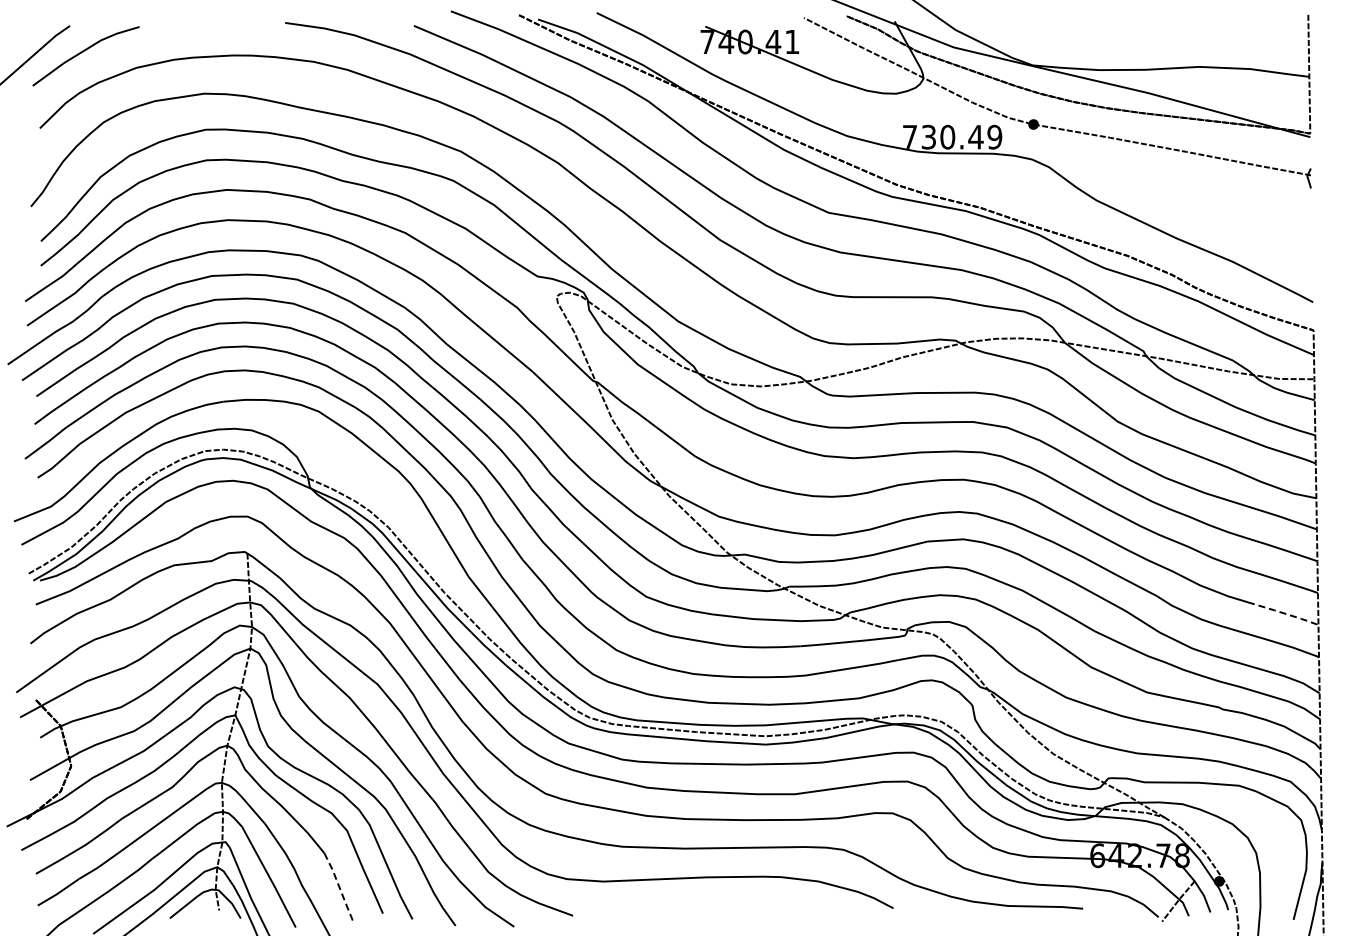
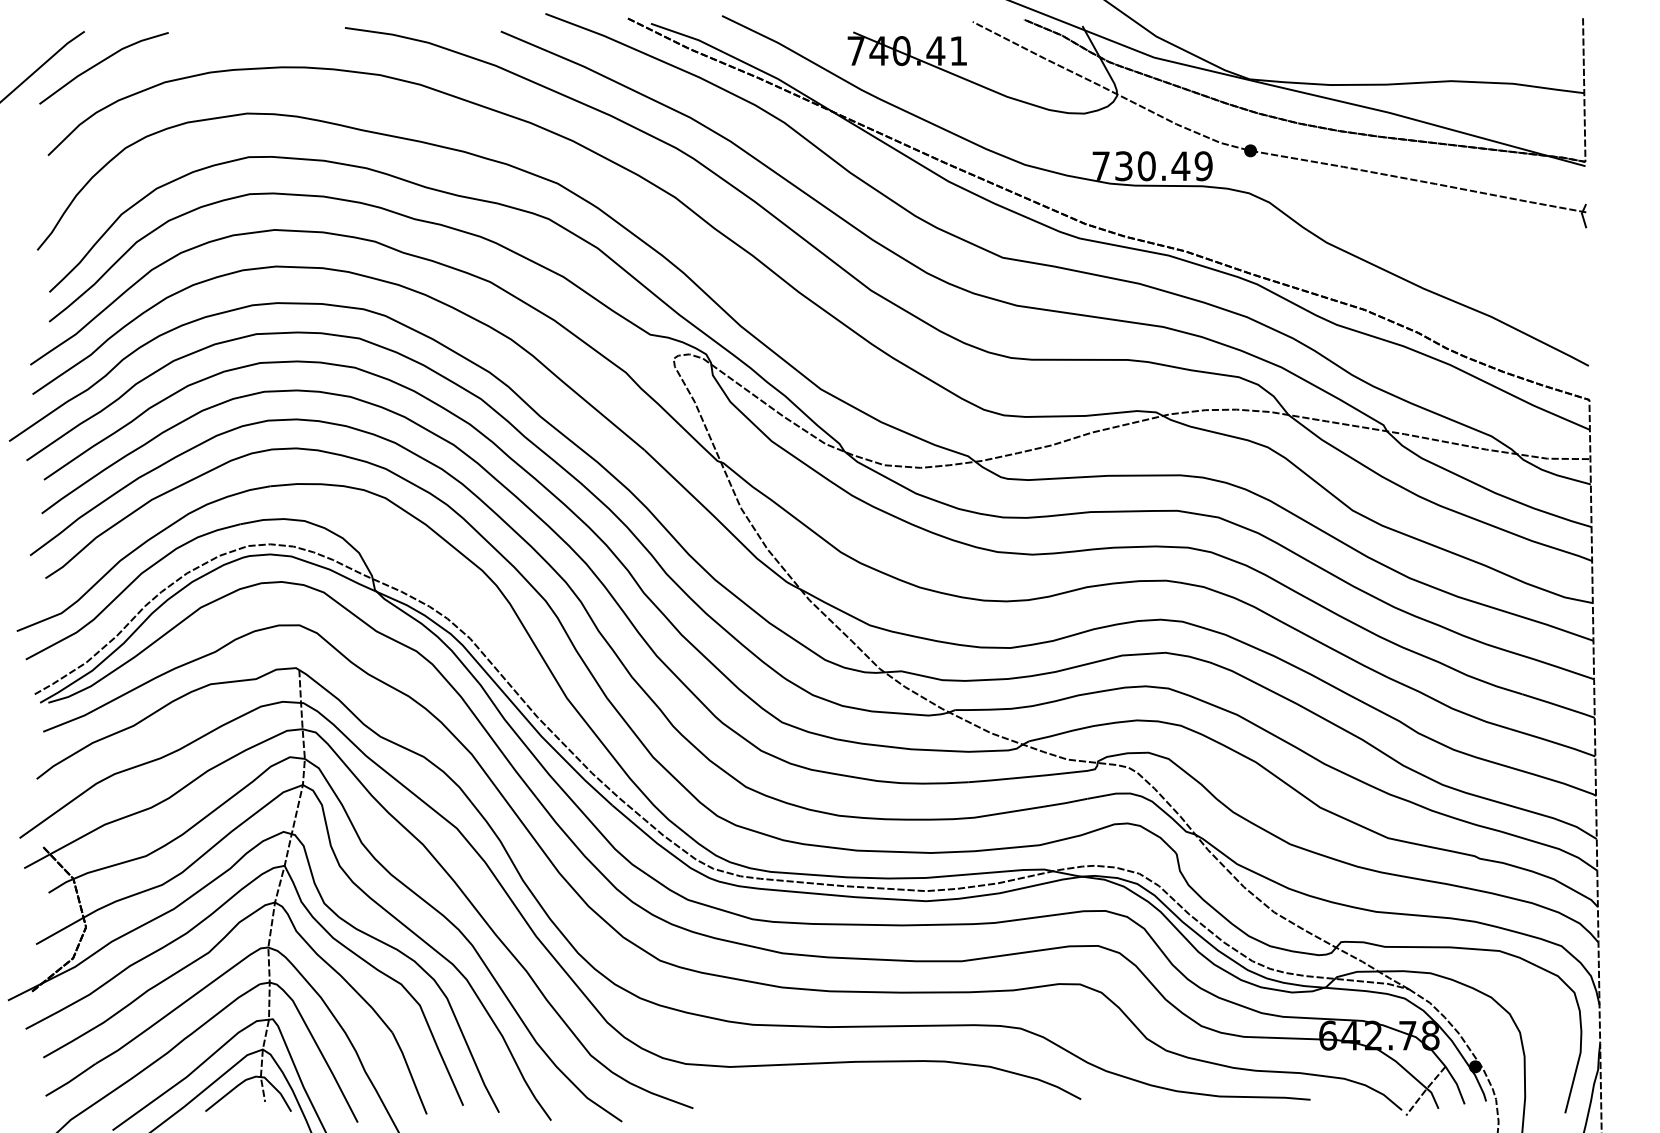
line: (1283, 613) -> (1553, 742), dashed -> solid
line: (339, 887) -> (410, 1074), dashed -> solid

